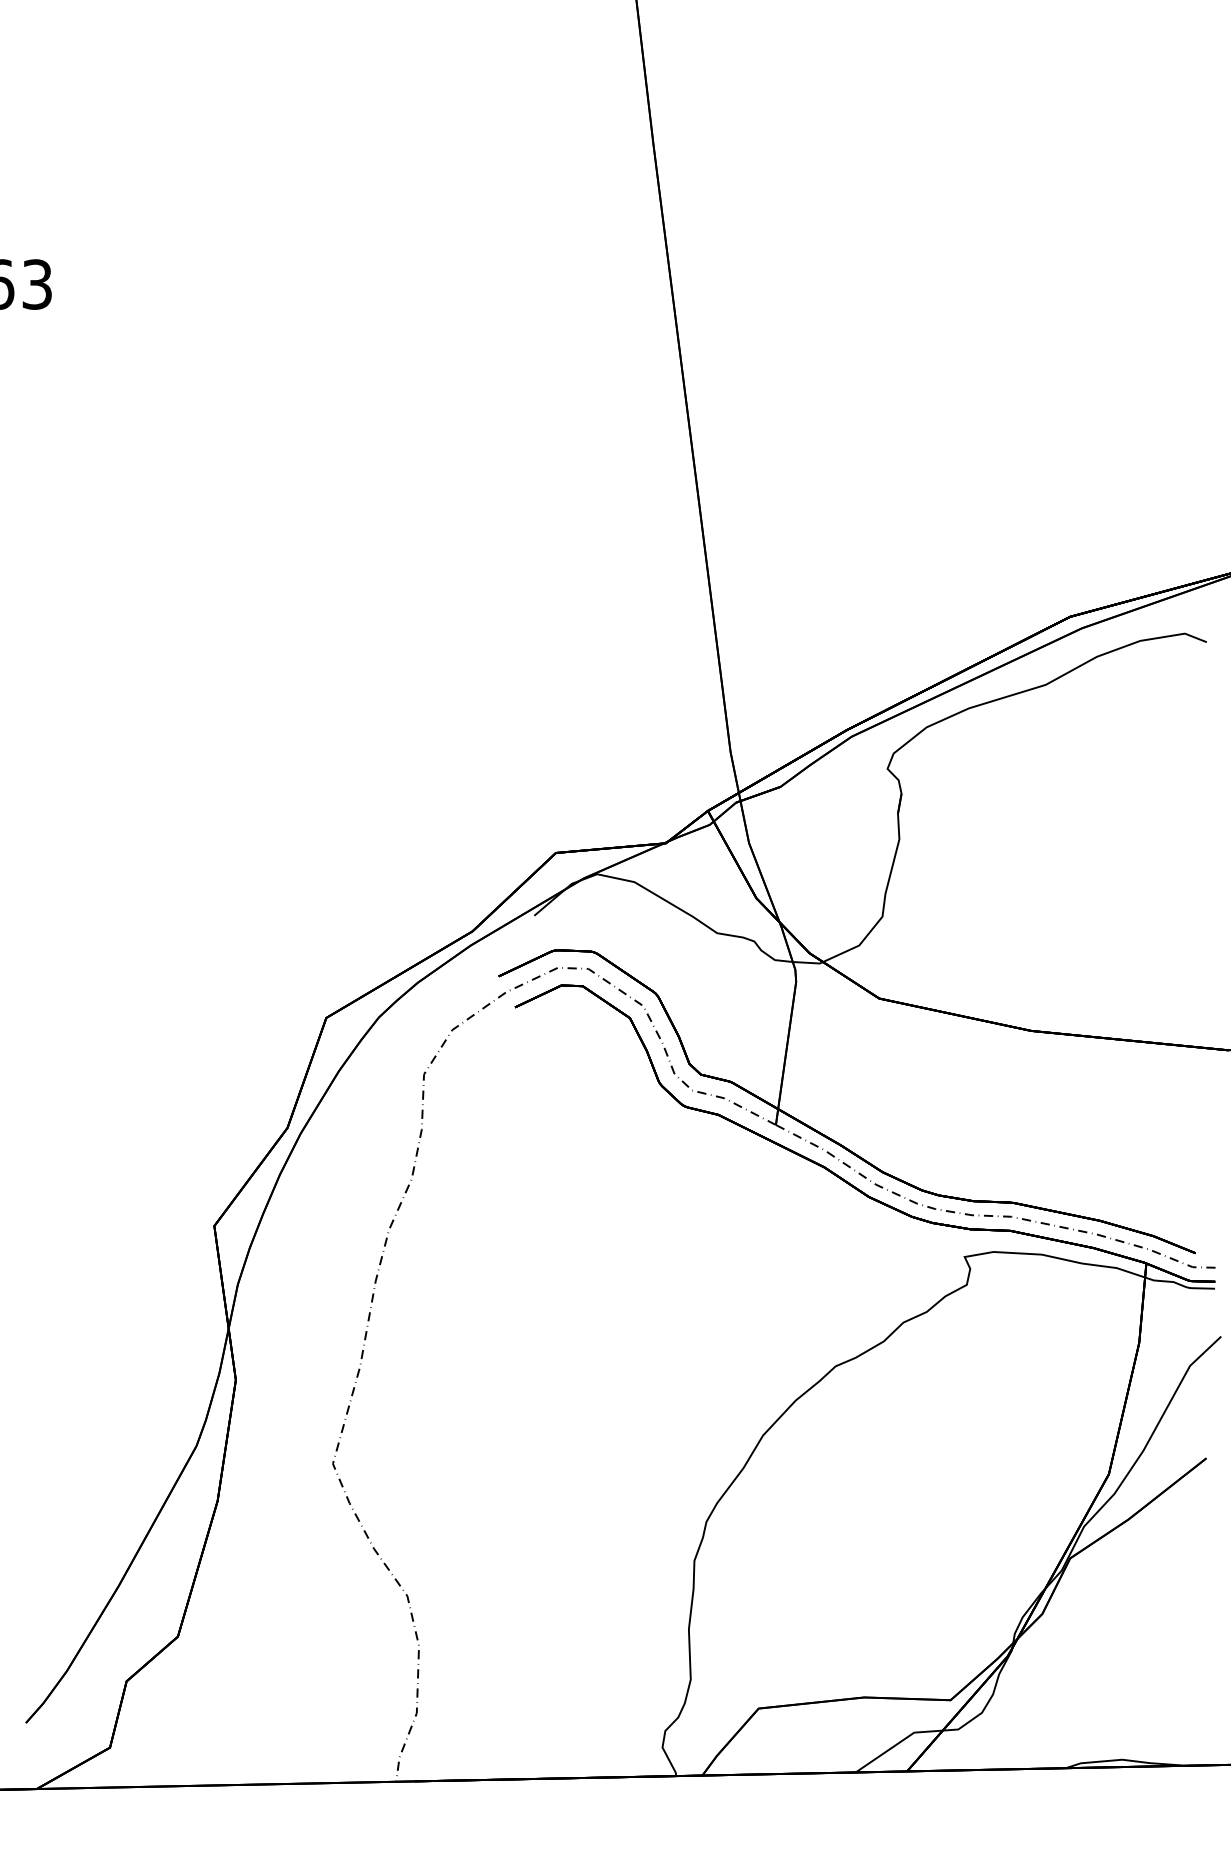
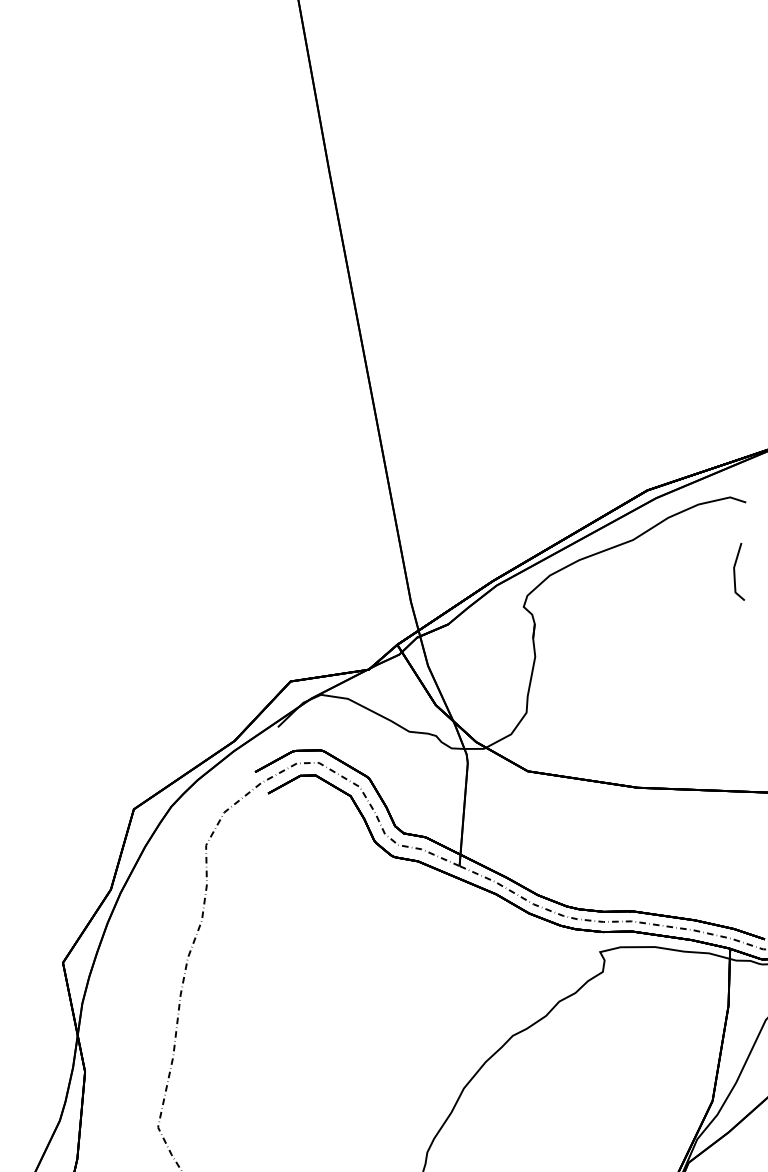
line: (1185, 738) -> (735, 572), added

